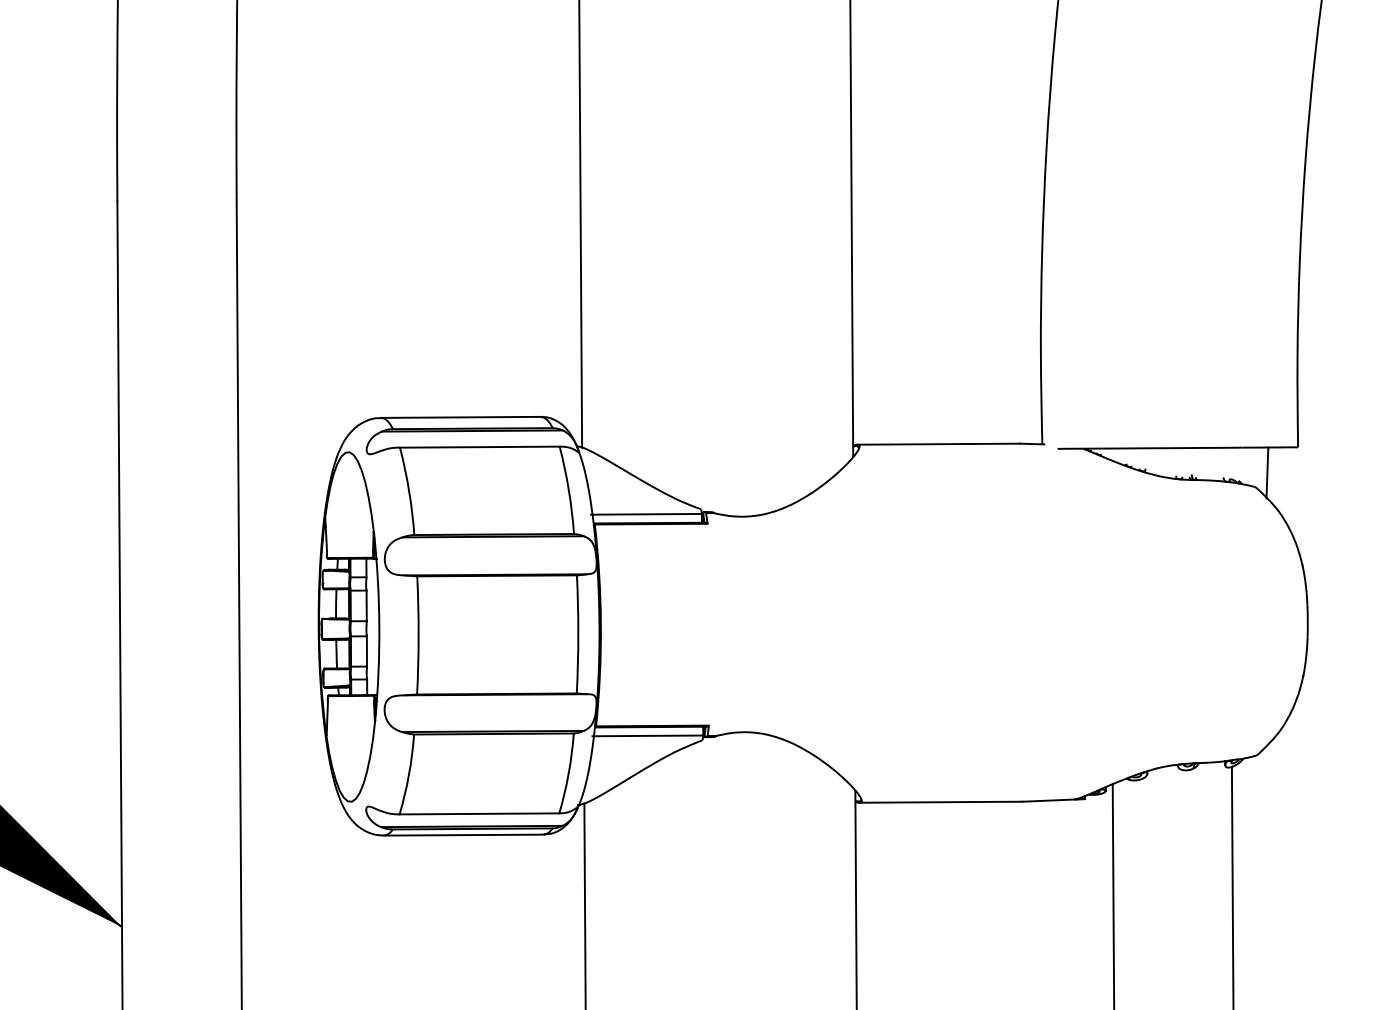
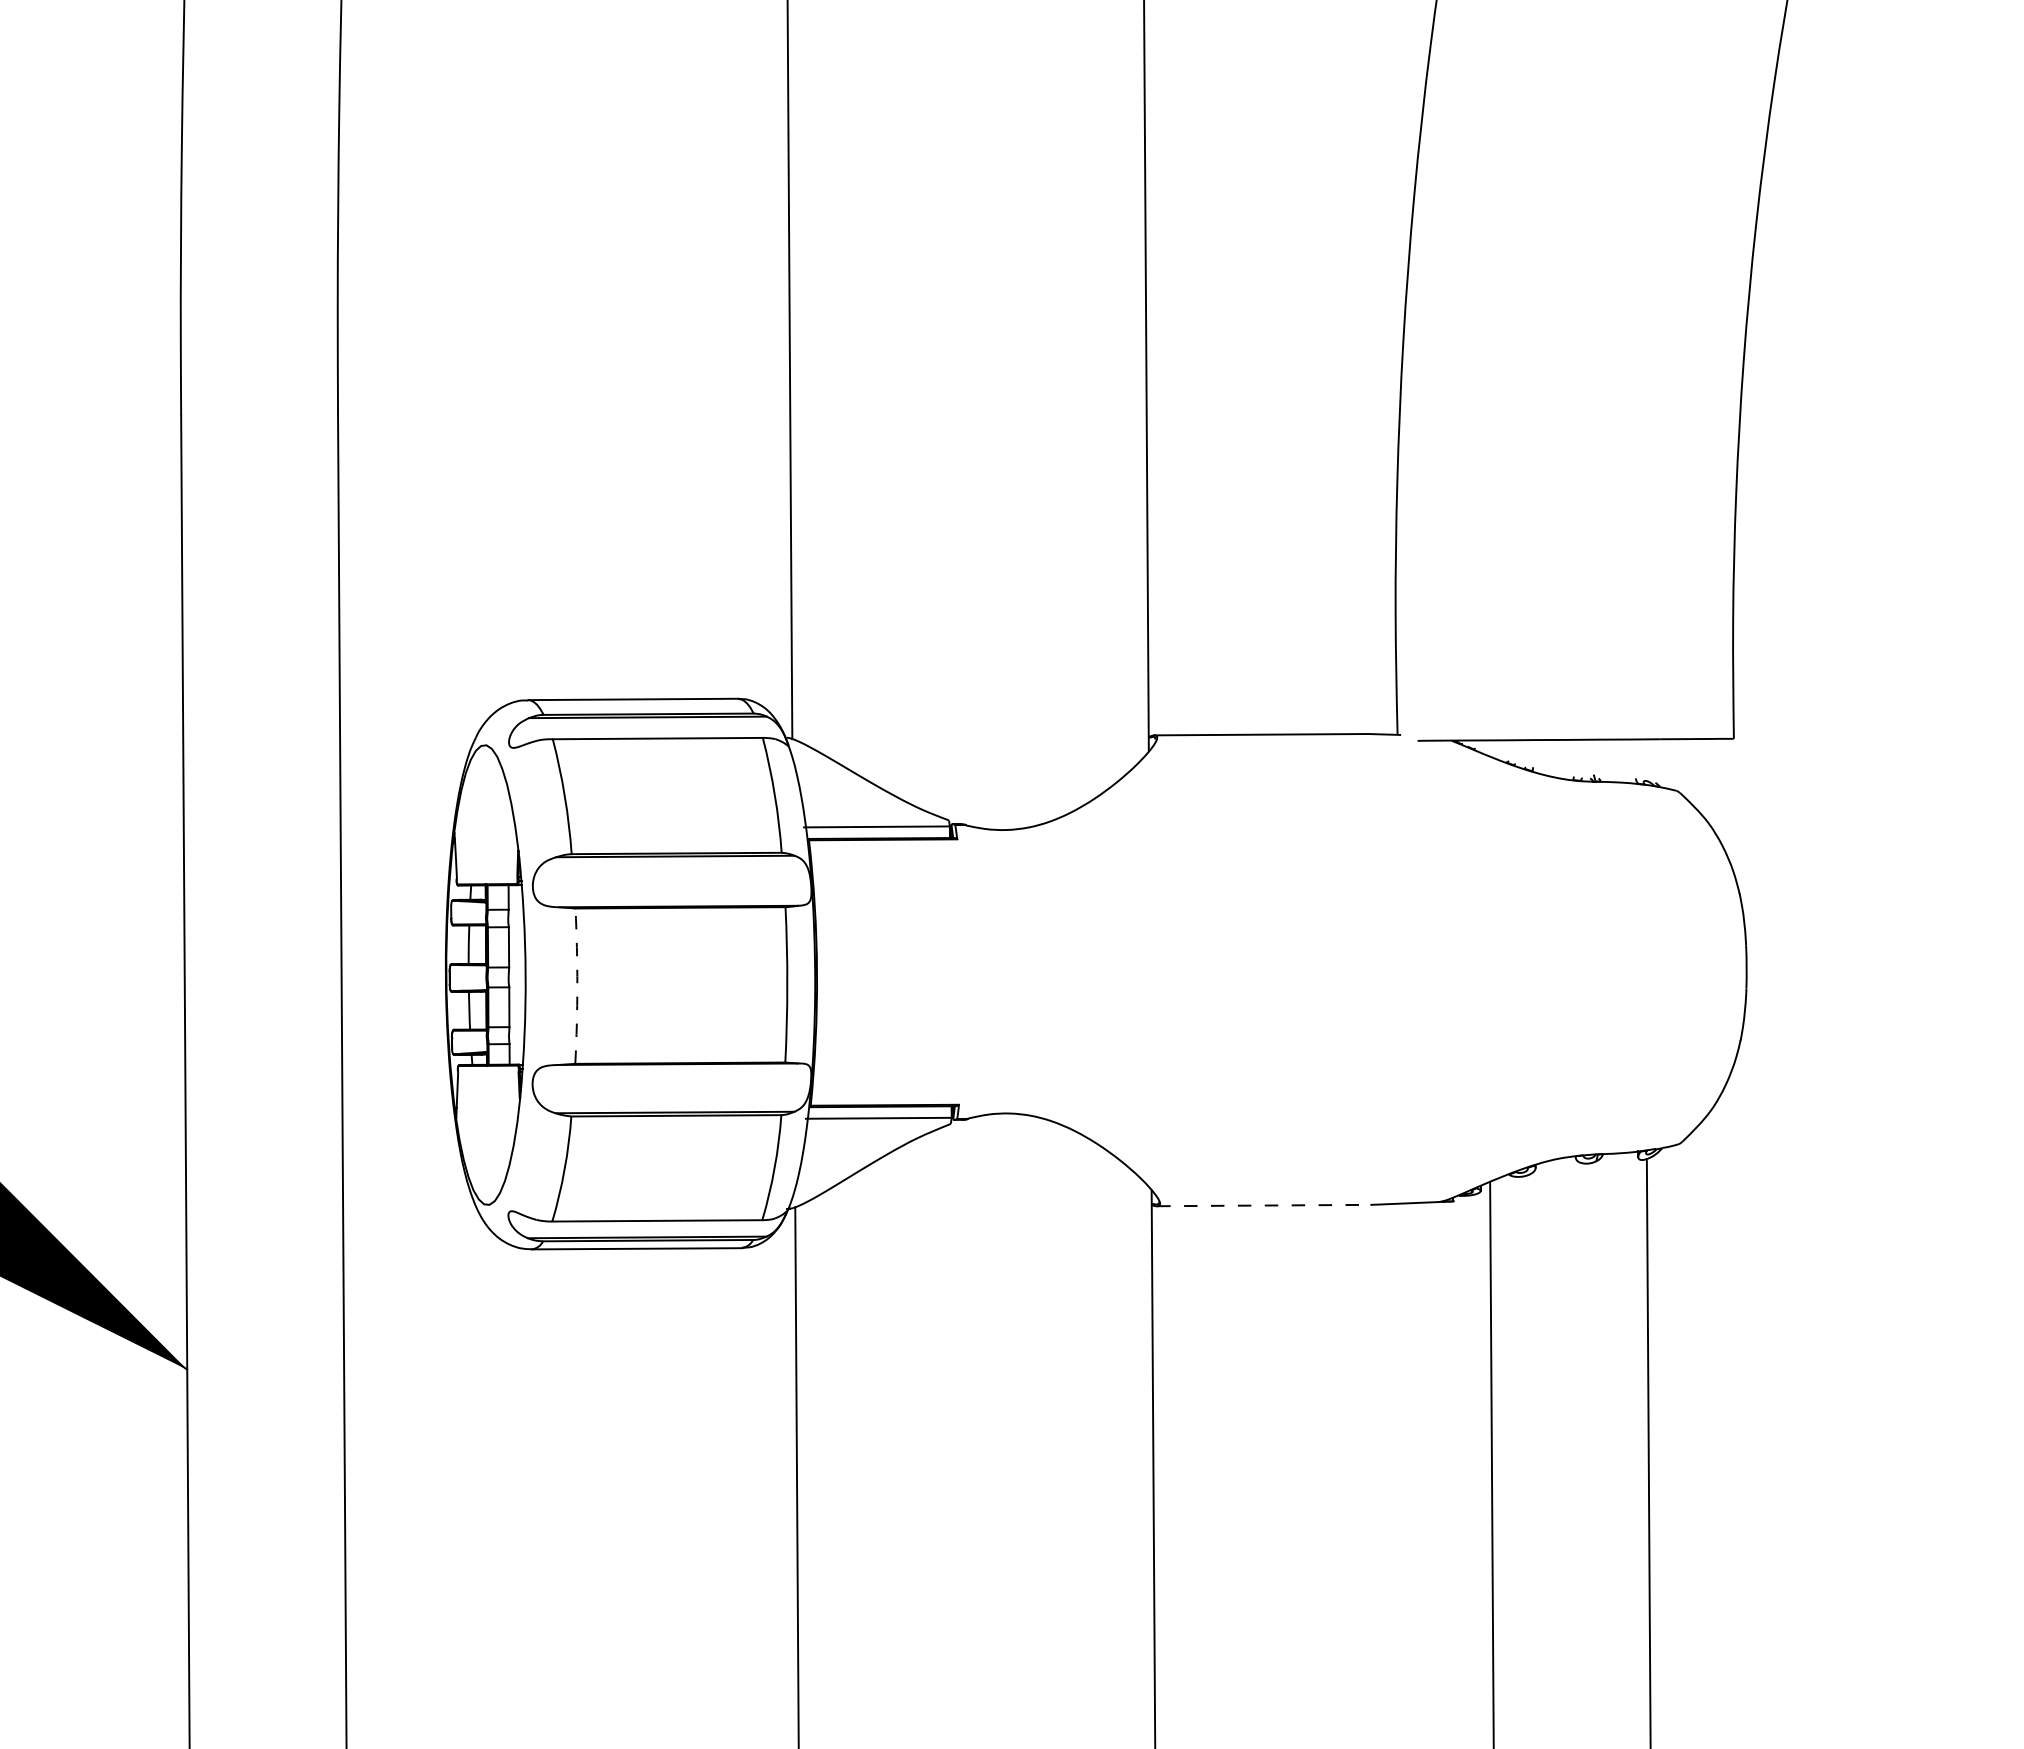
line: (1267, 472) -> (1693, 772), removed
arc: (418, 635) -> (577, 986), solid -> dashed
line: (941, 802) -> (1264, 1205), solid -> dashed

